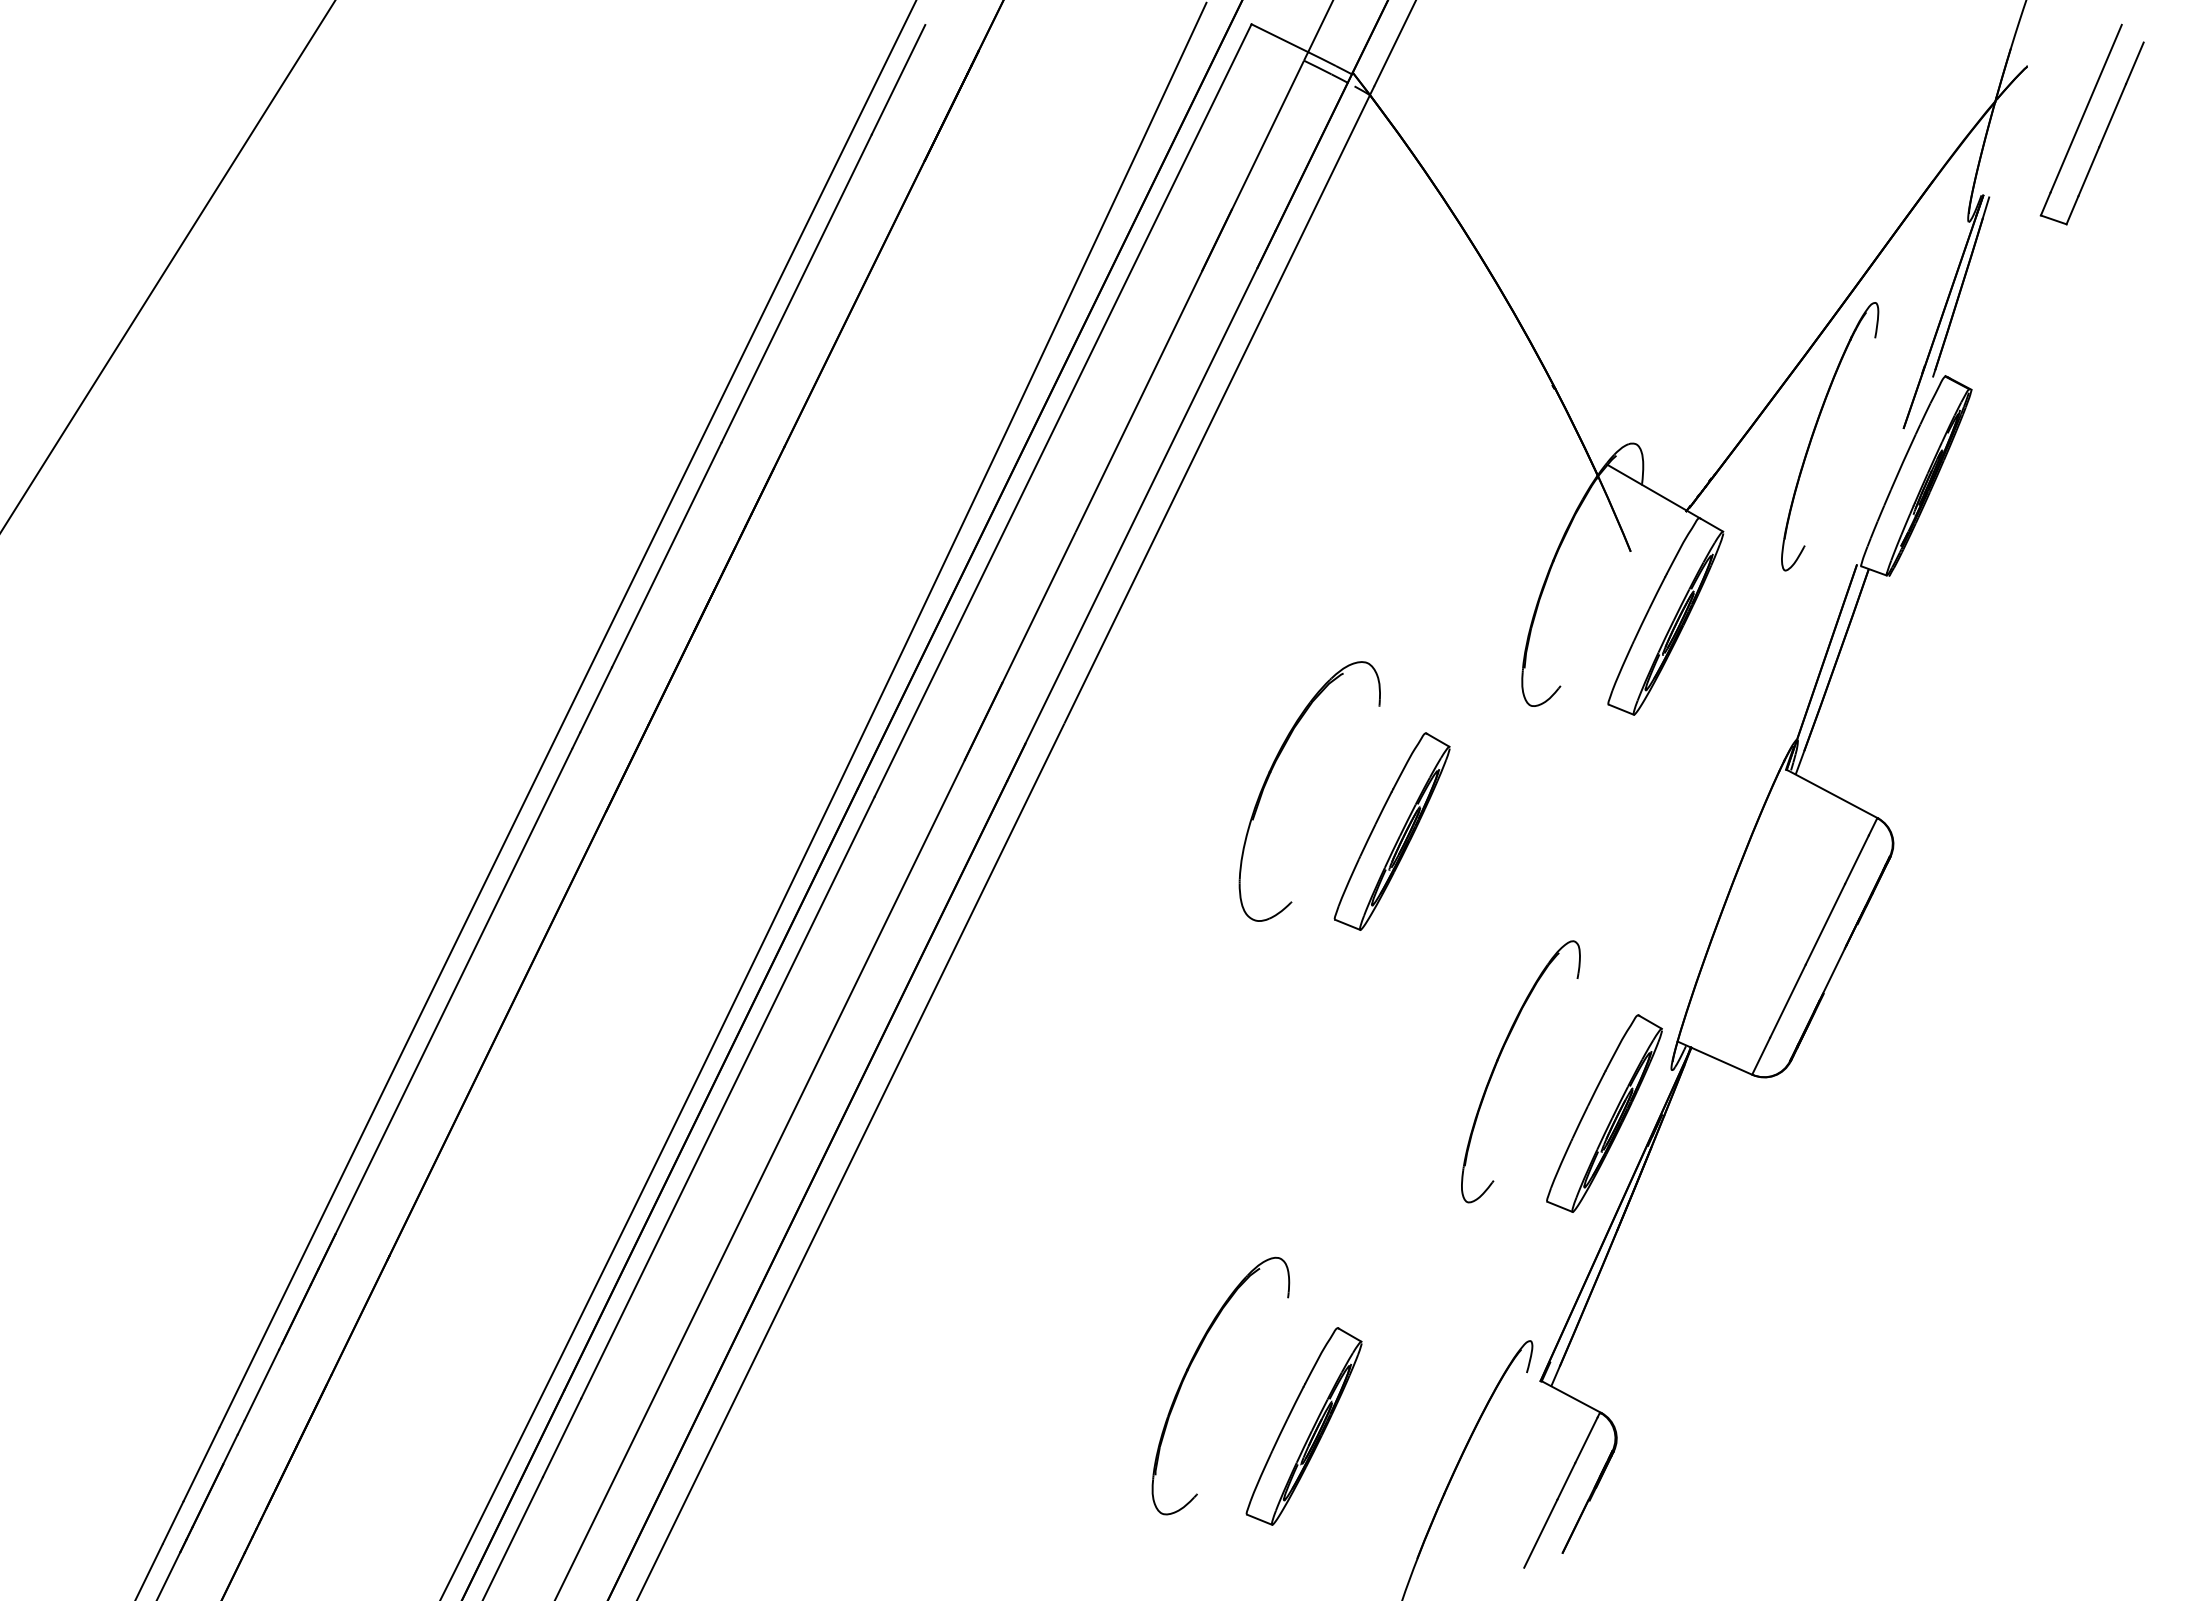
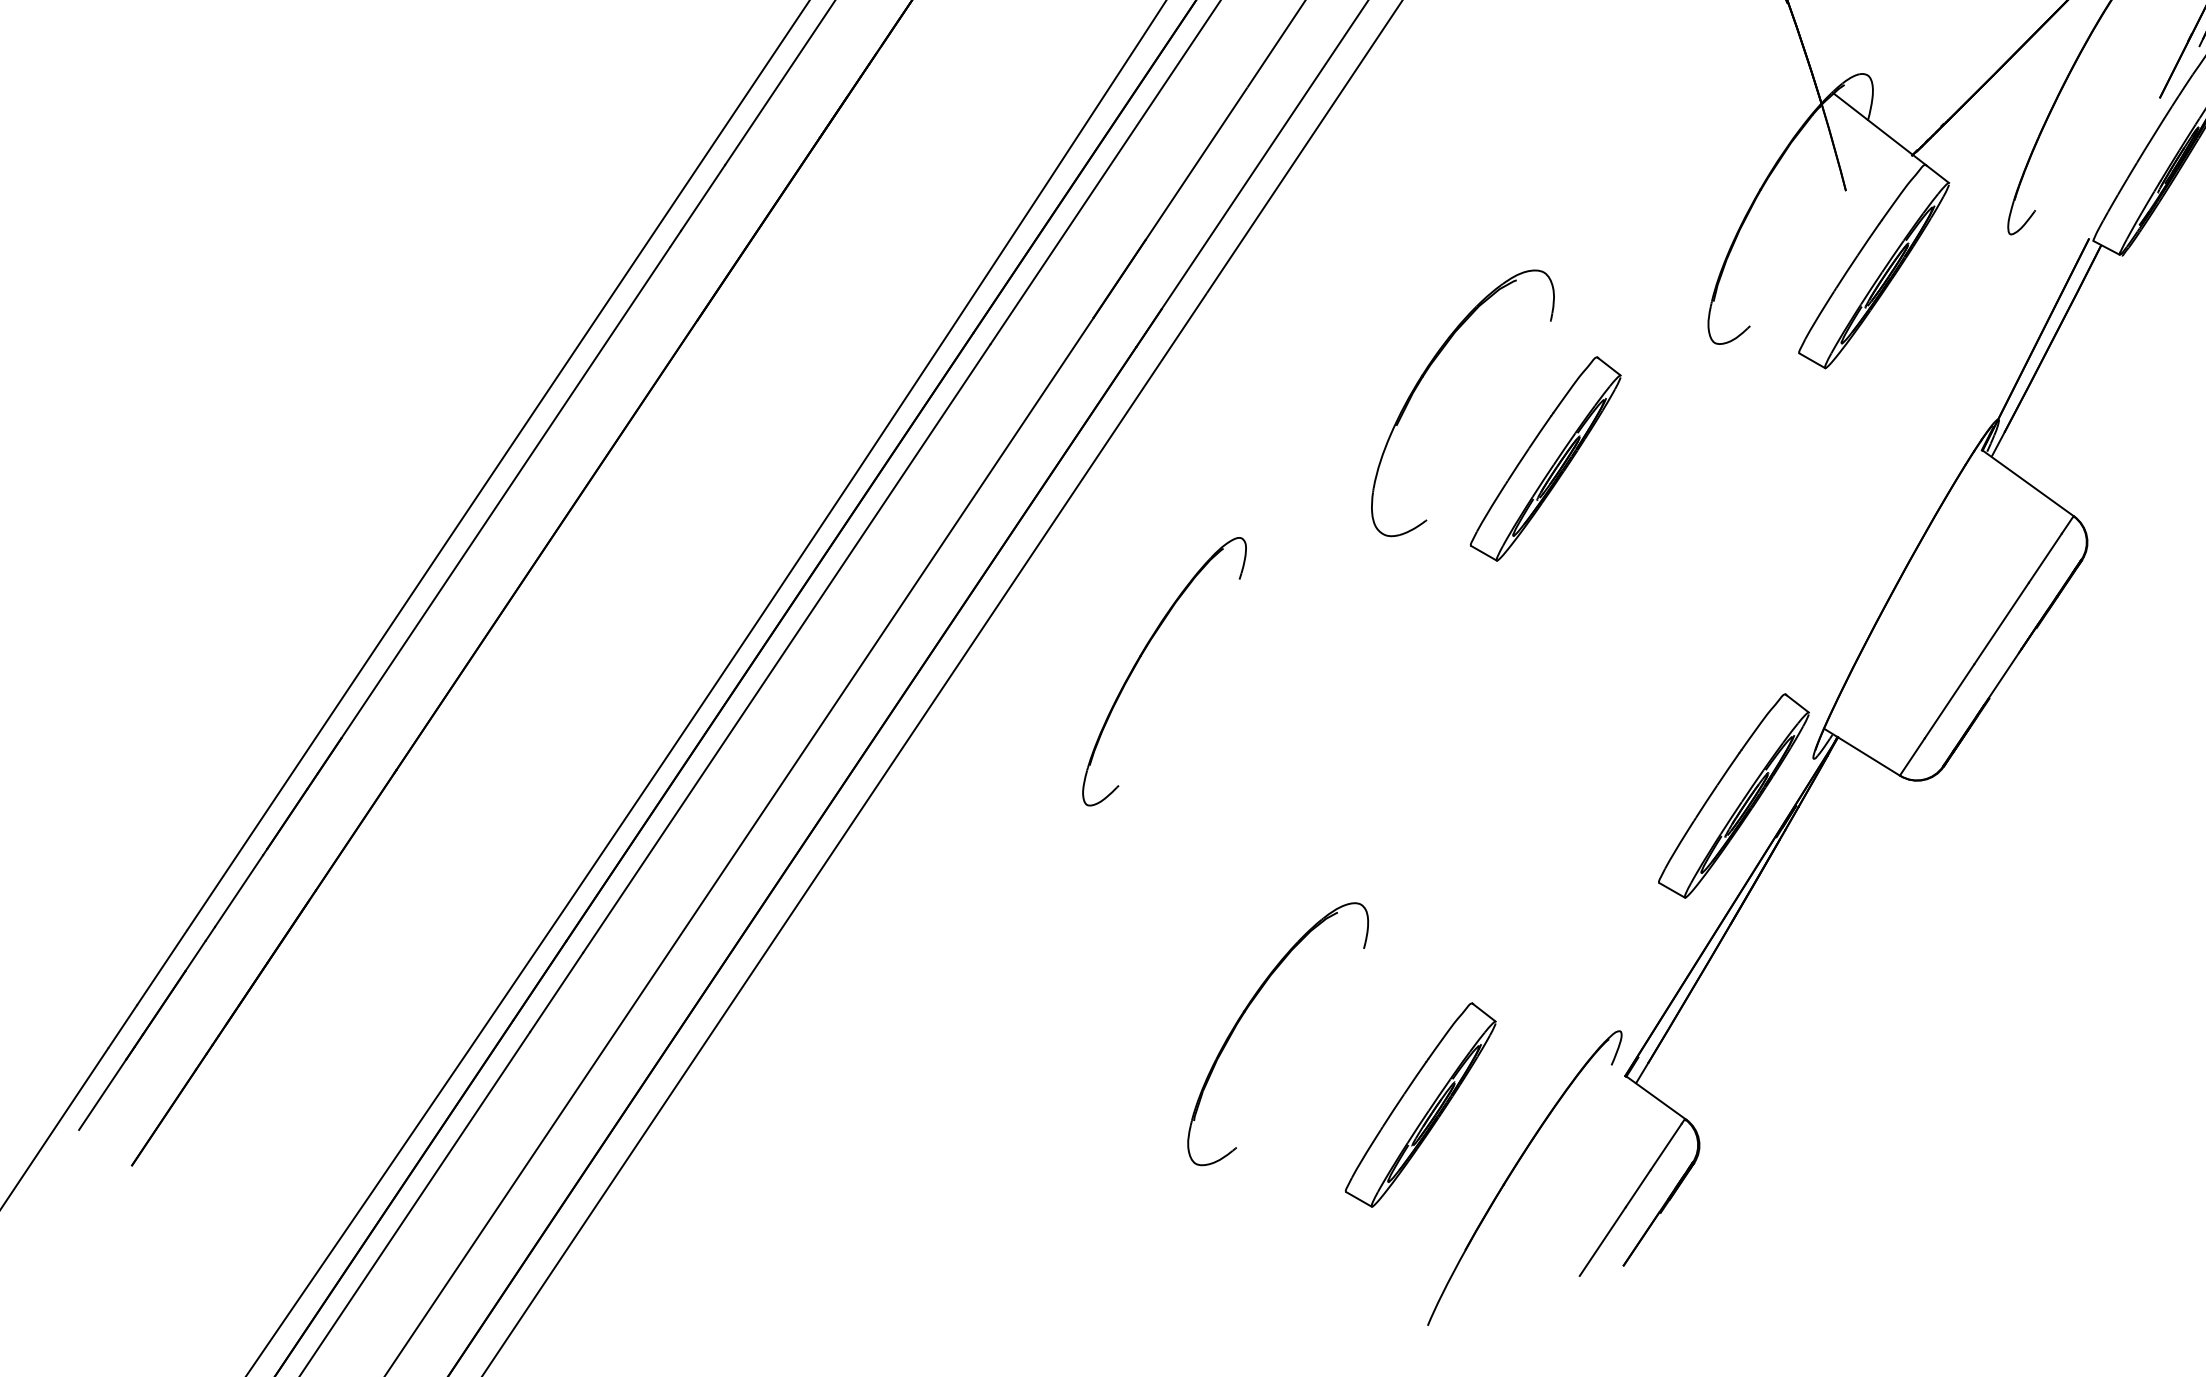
part: (1498, 1061) -> (1141, 657), moved
part: (1303, 1426) -> (1420, 1104), moved

